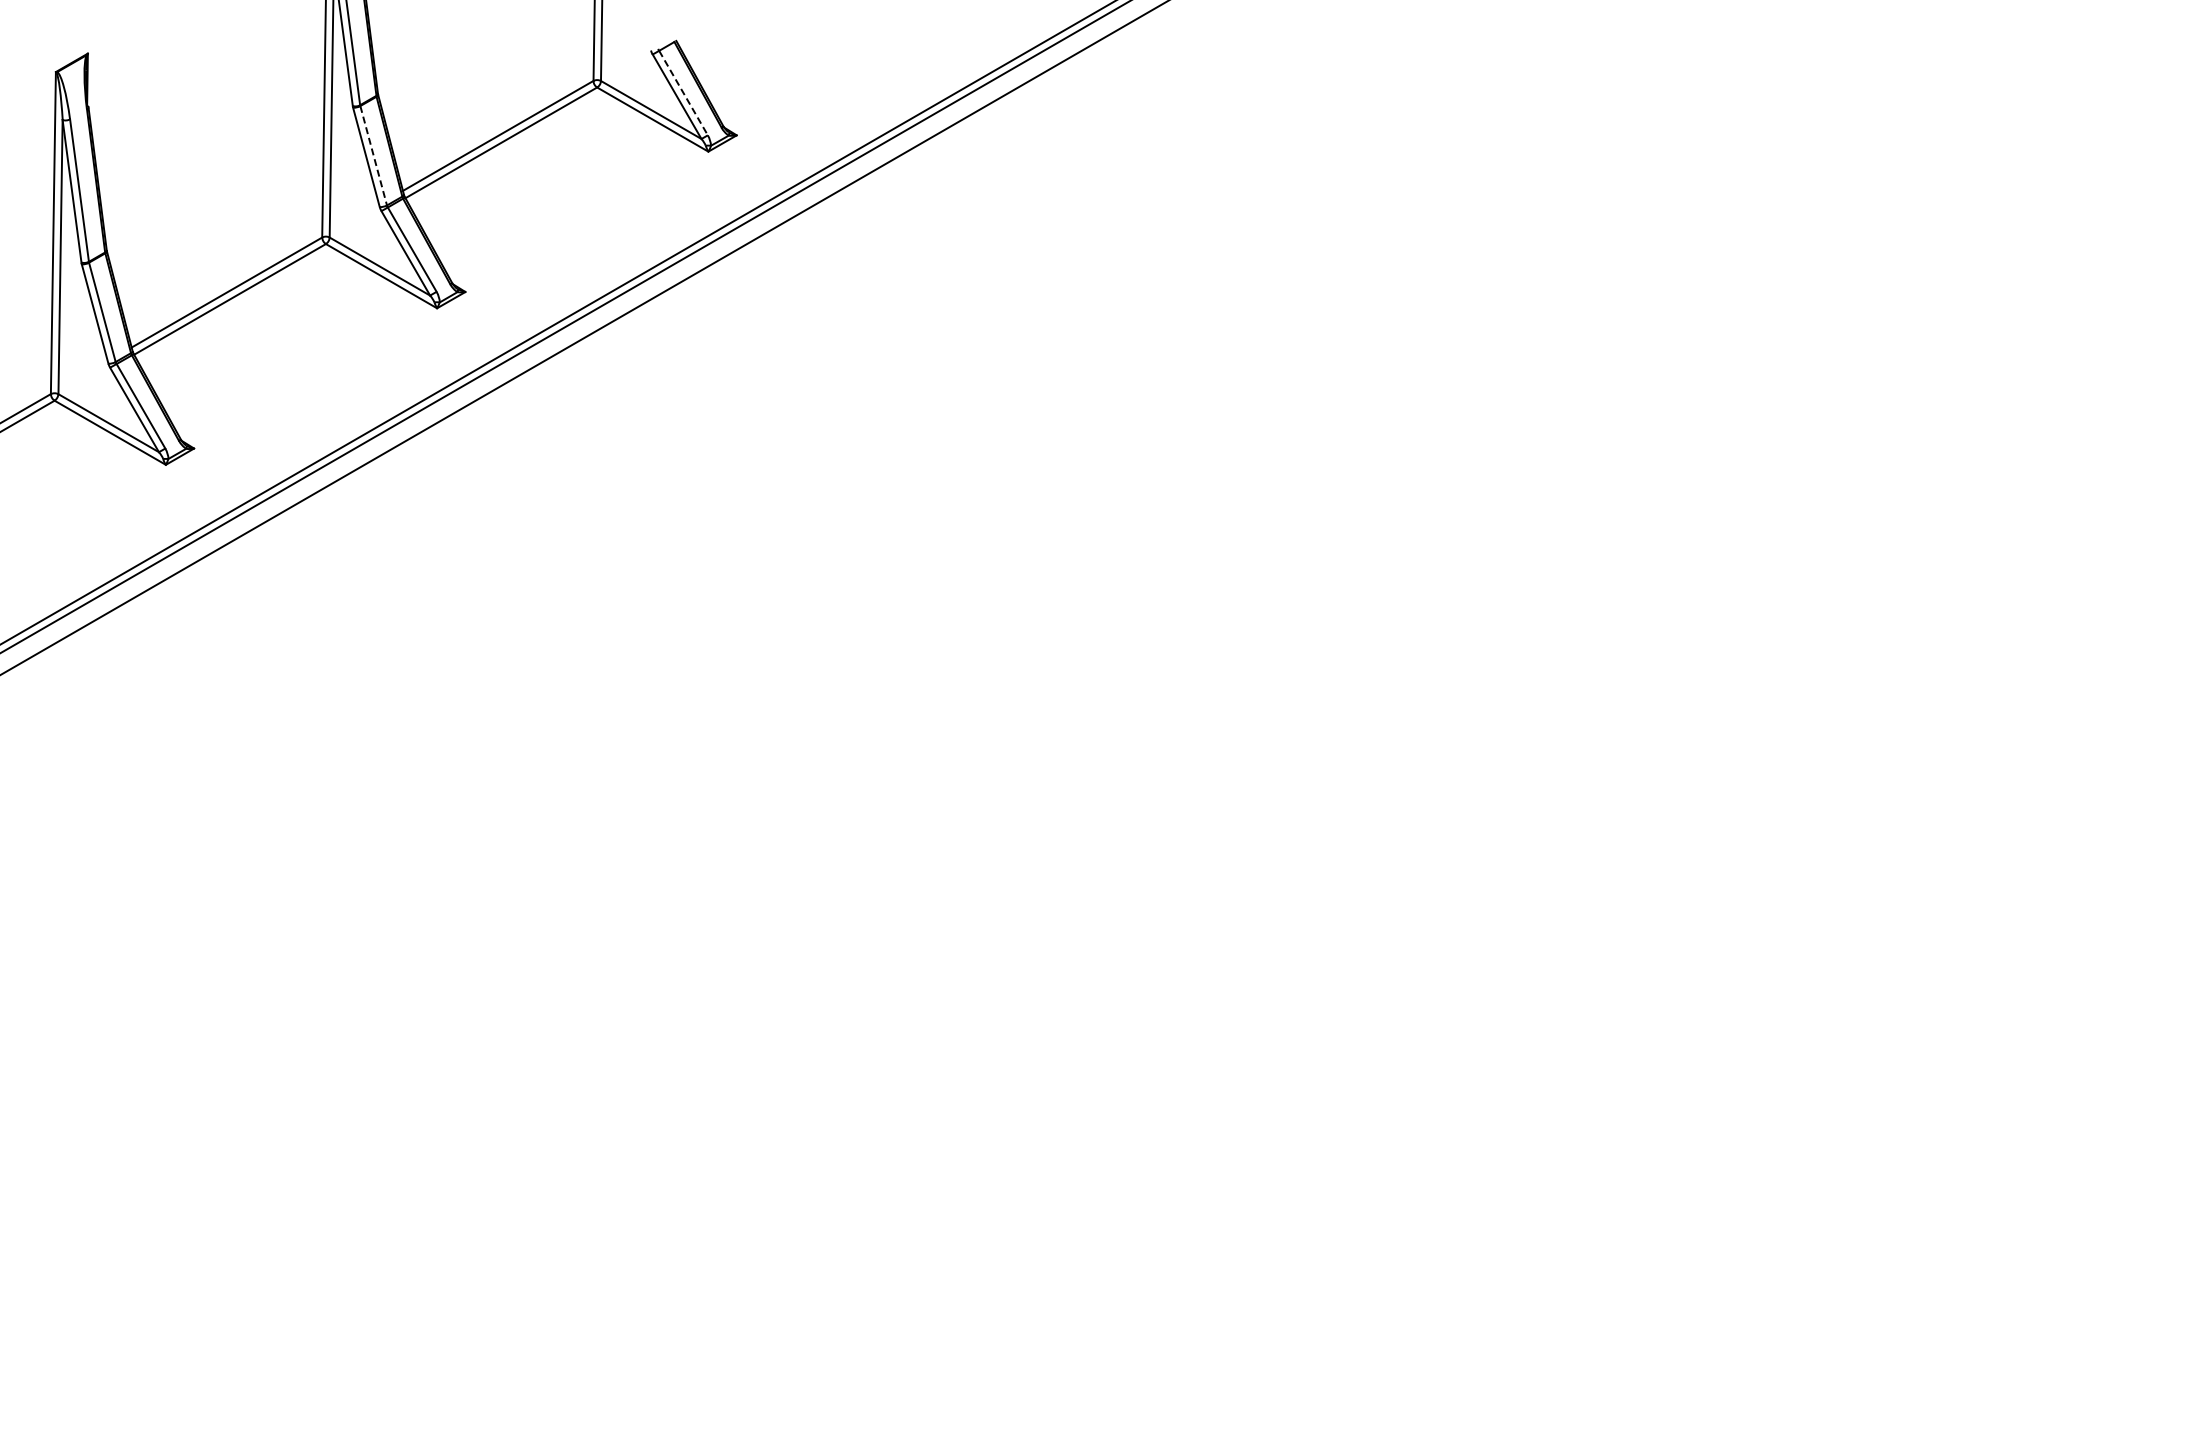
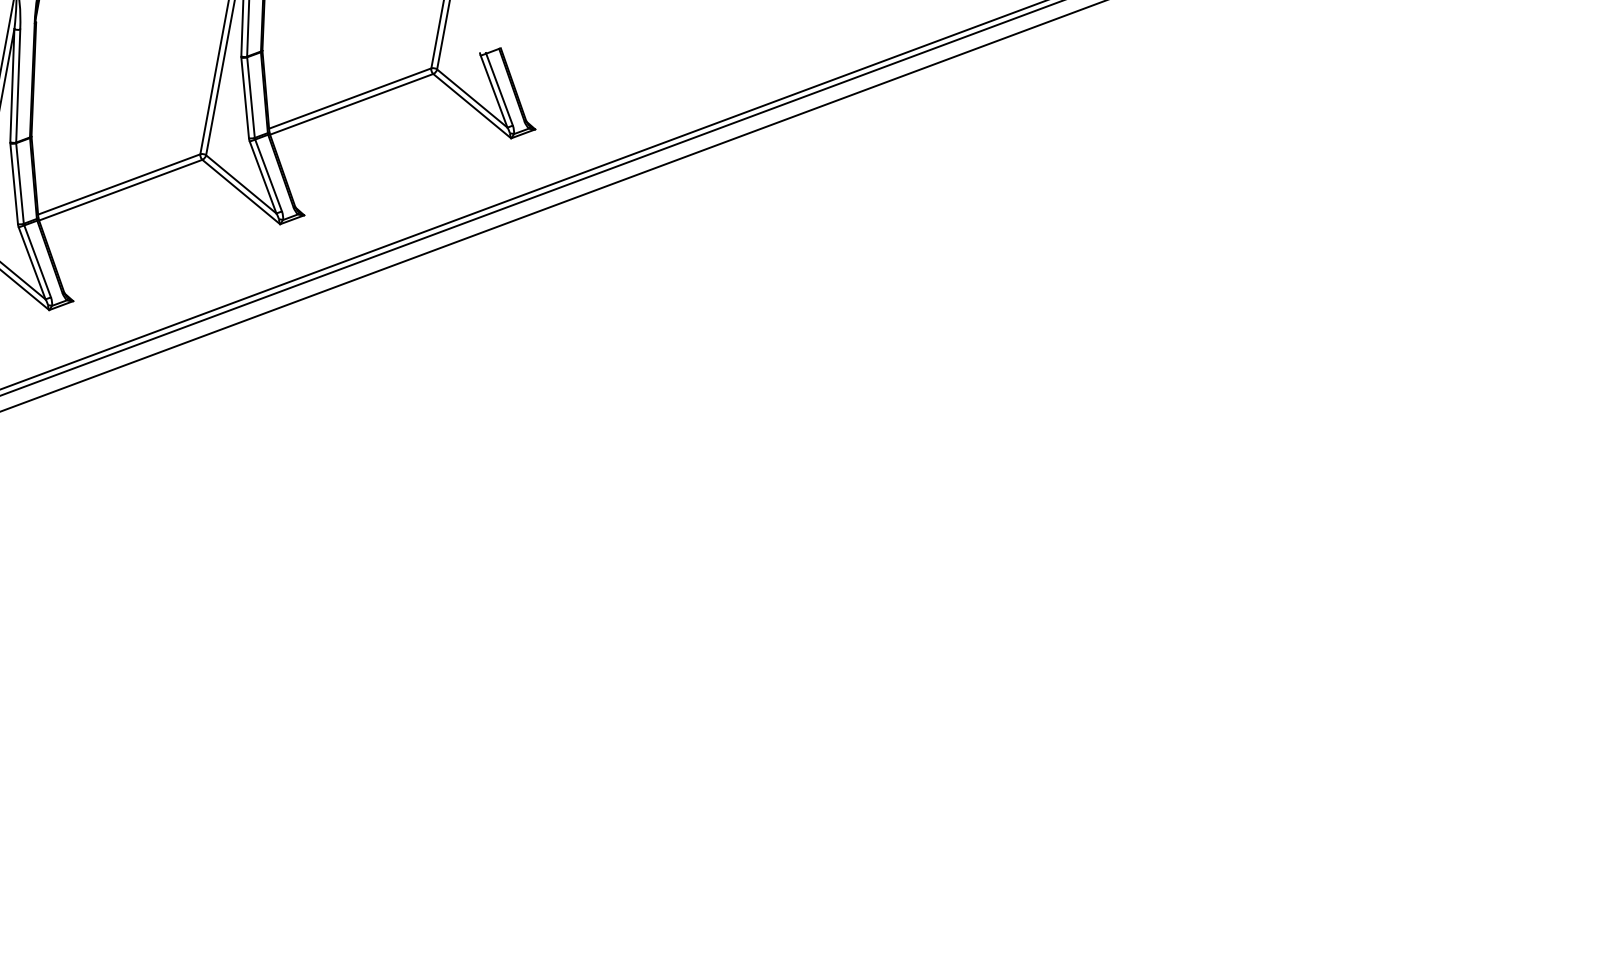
line: (683, 93) -> (499, 89), dashed -> solid
line: (373, 156) -> (250, 98), dashed -> solid

